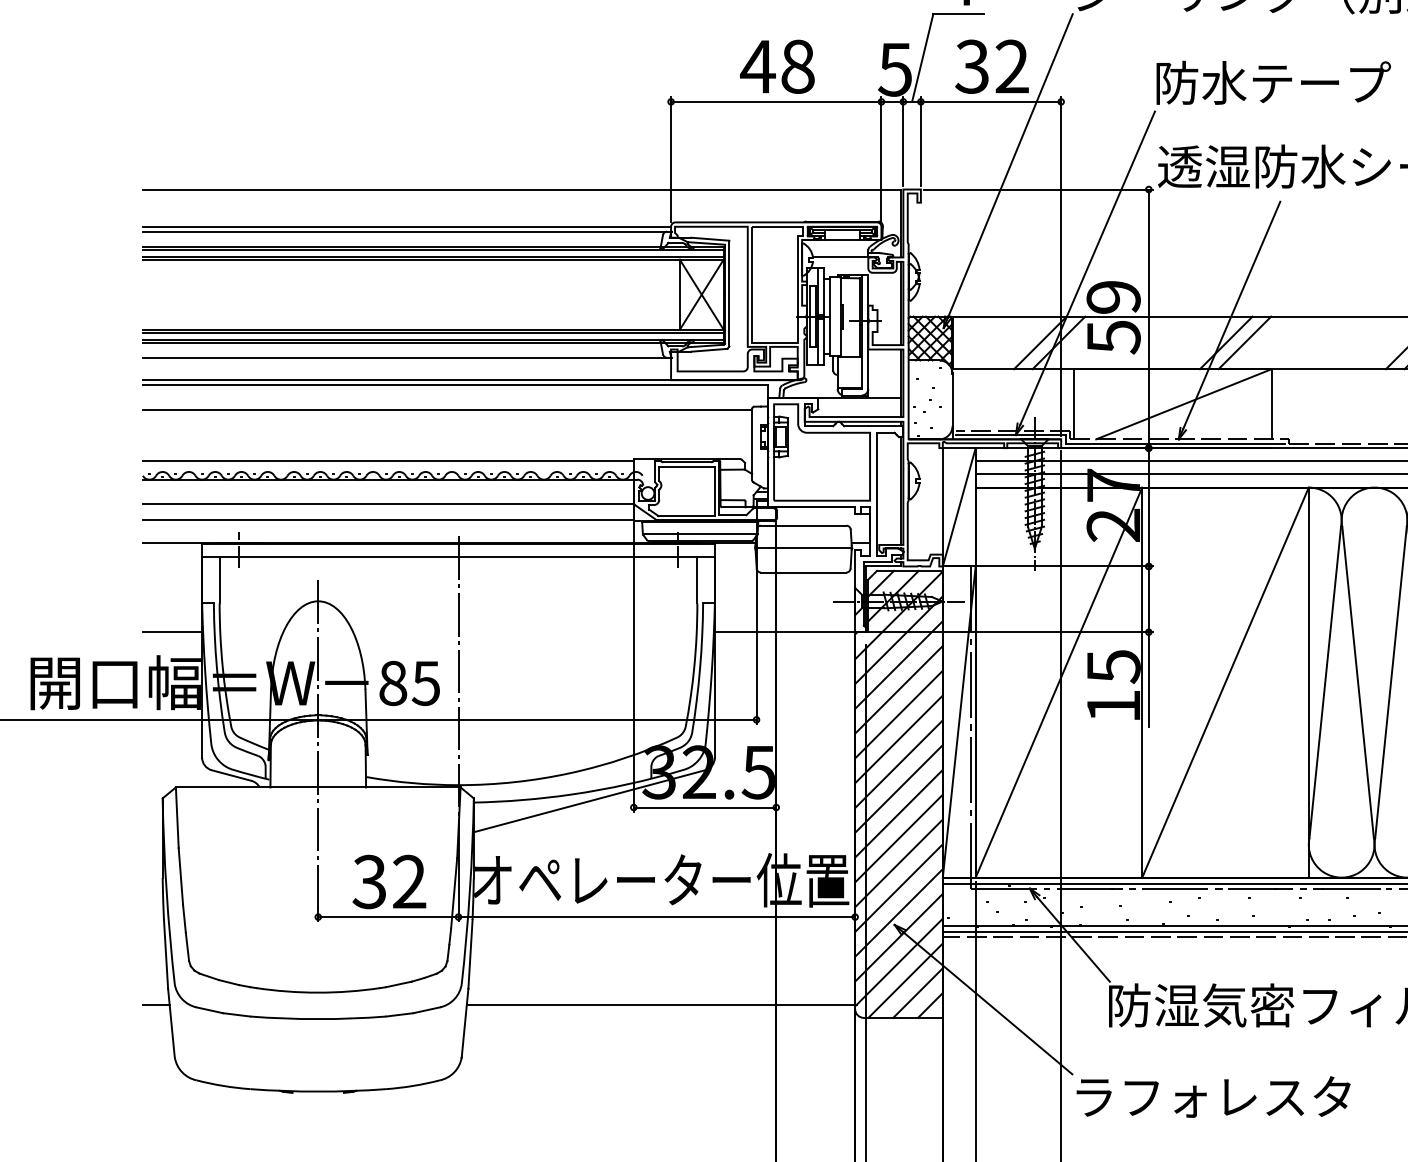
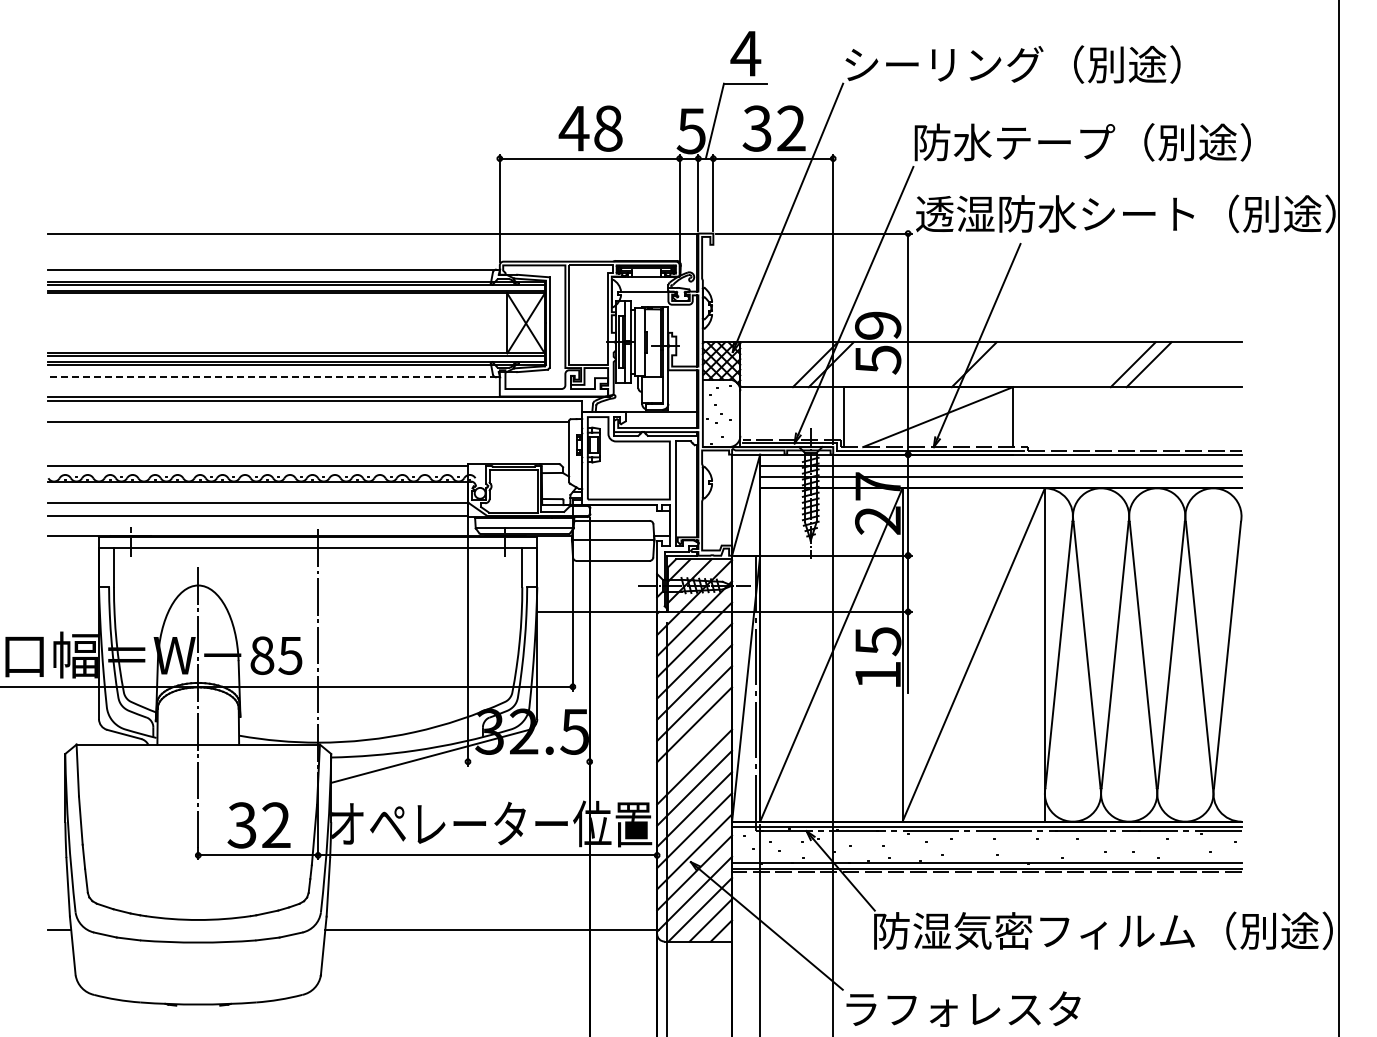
line: (406, 226) -> (273, 265), removed
line: (1243, 342) -> (989, 364), removed
line: (405, 357) -> (272, 377), solid -> dashed
line: (172, 631) -> (73, 611), removed
line: (898, 788) -> (694, 745), removed
line: (704, 807) -> (528, 761), removed

